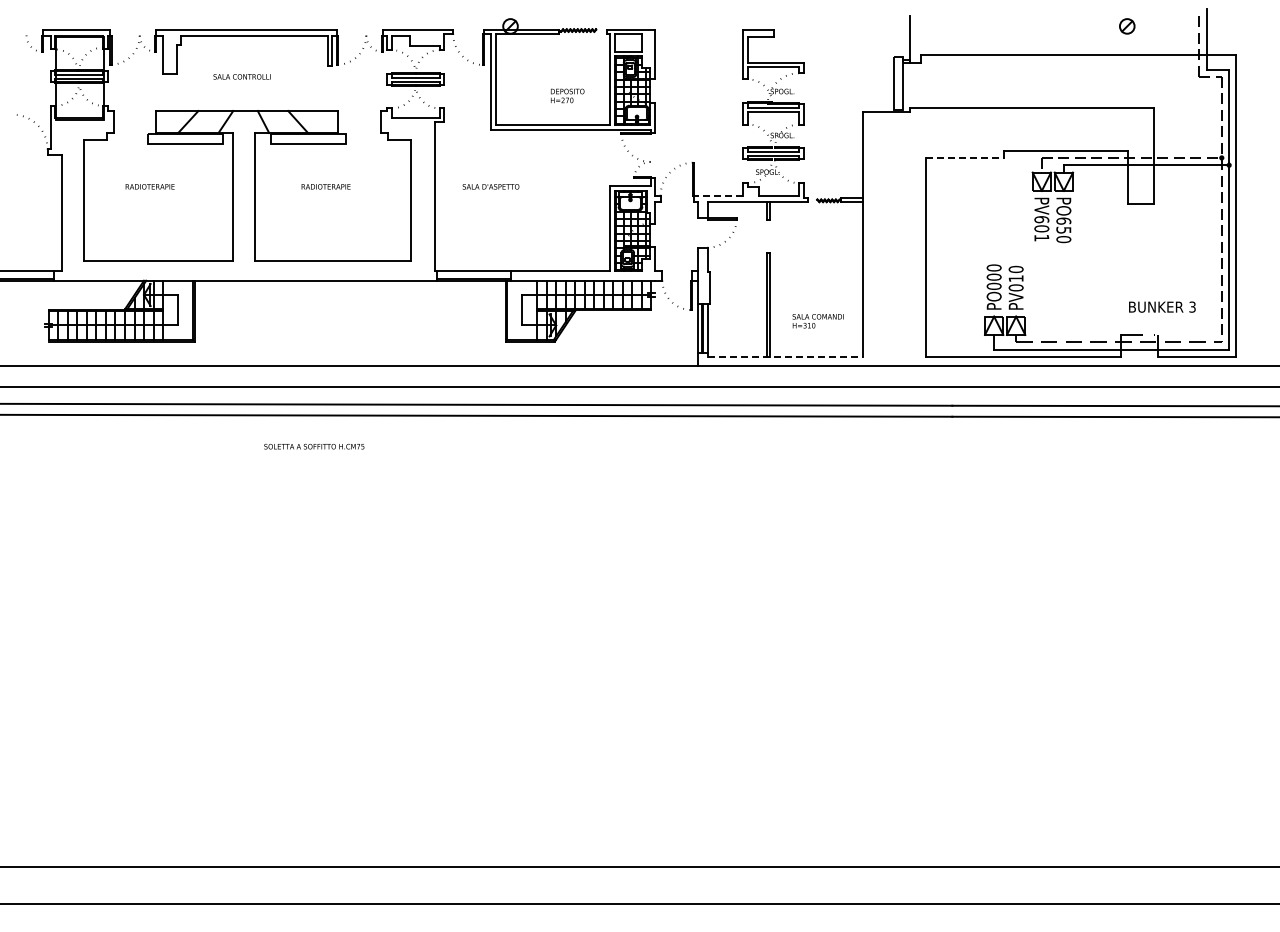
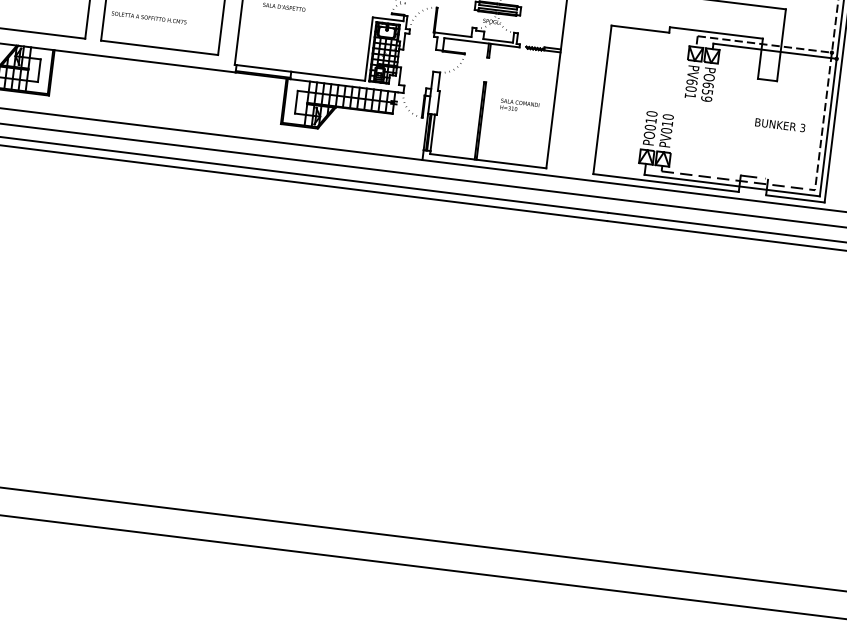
line: (965, 157) -> (640, 28), dashed -> solid
line: (718, 195) -> (453, 34), dashed -> solid
text: (1063, 238) -> (706, 98), PO650 -> PO659
text: (993, 276) -> (650, 120), PO000 -> PO010
text: (1162, 306) -> (780, 124), moved
text: (817, 321) -> (519, 106), moved
line: (785, 356) -> (488, 160), dashed -> solid
text: (314, 446) -> (149, 17), moved

